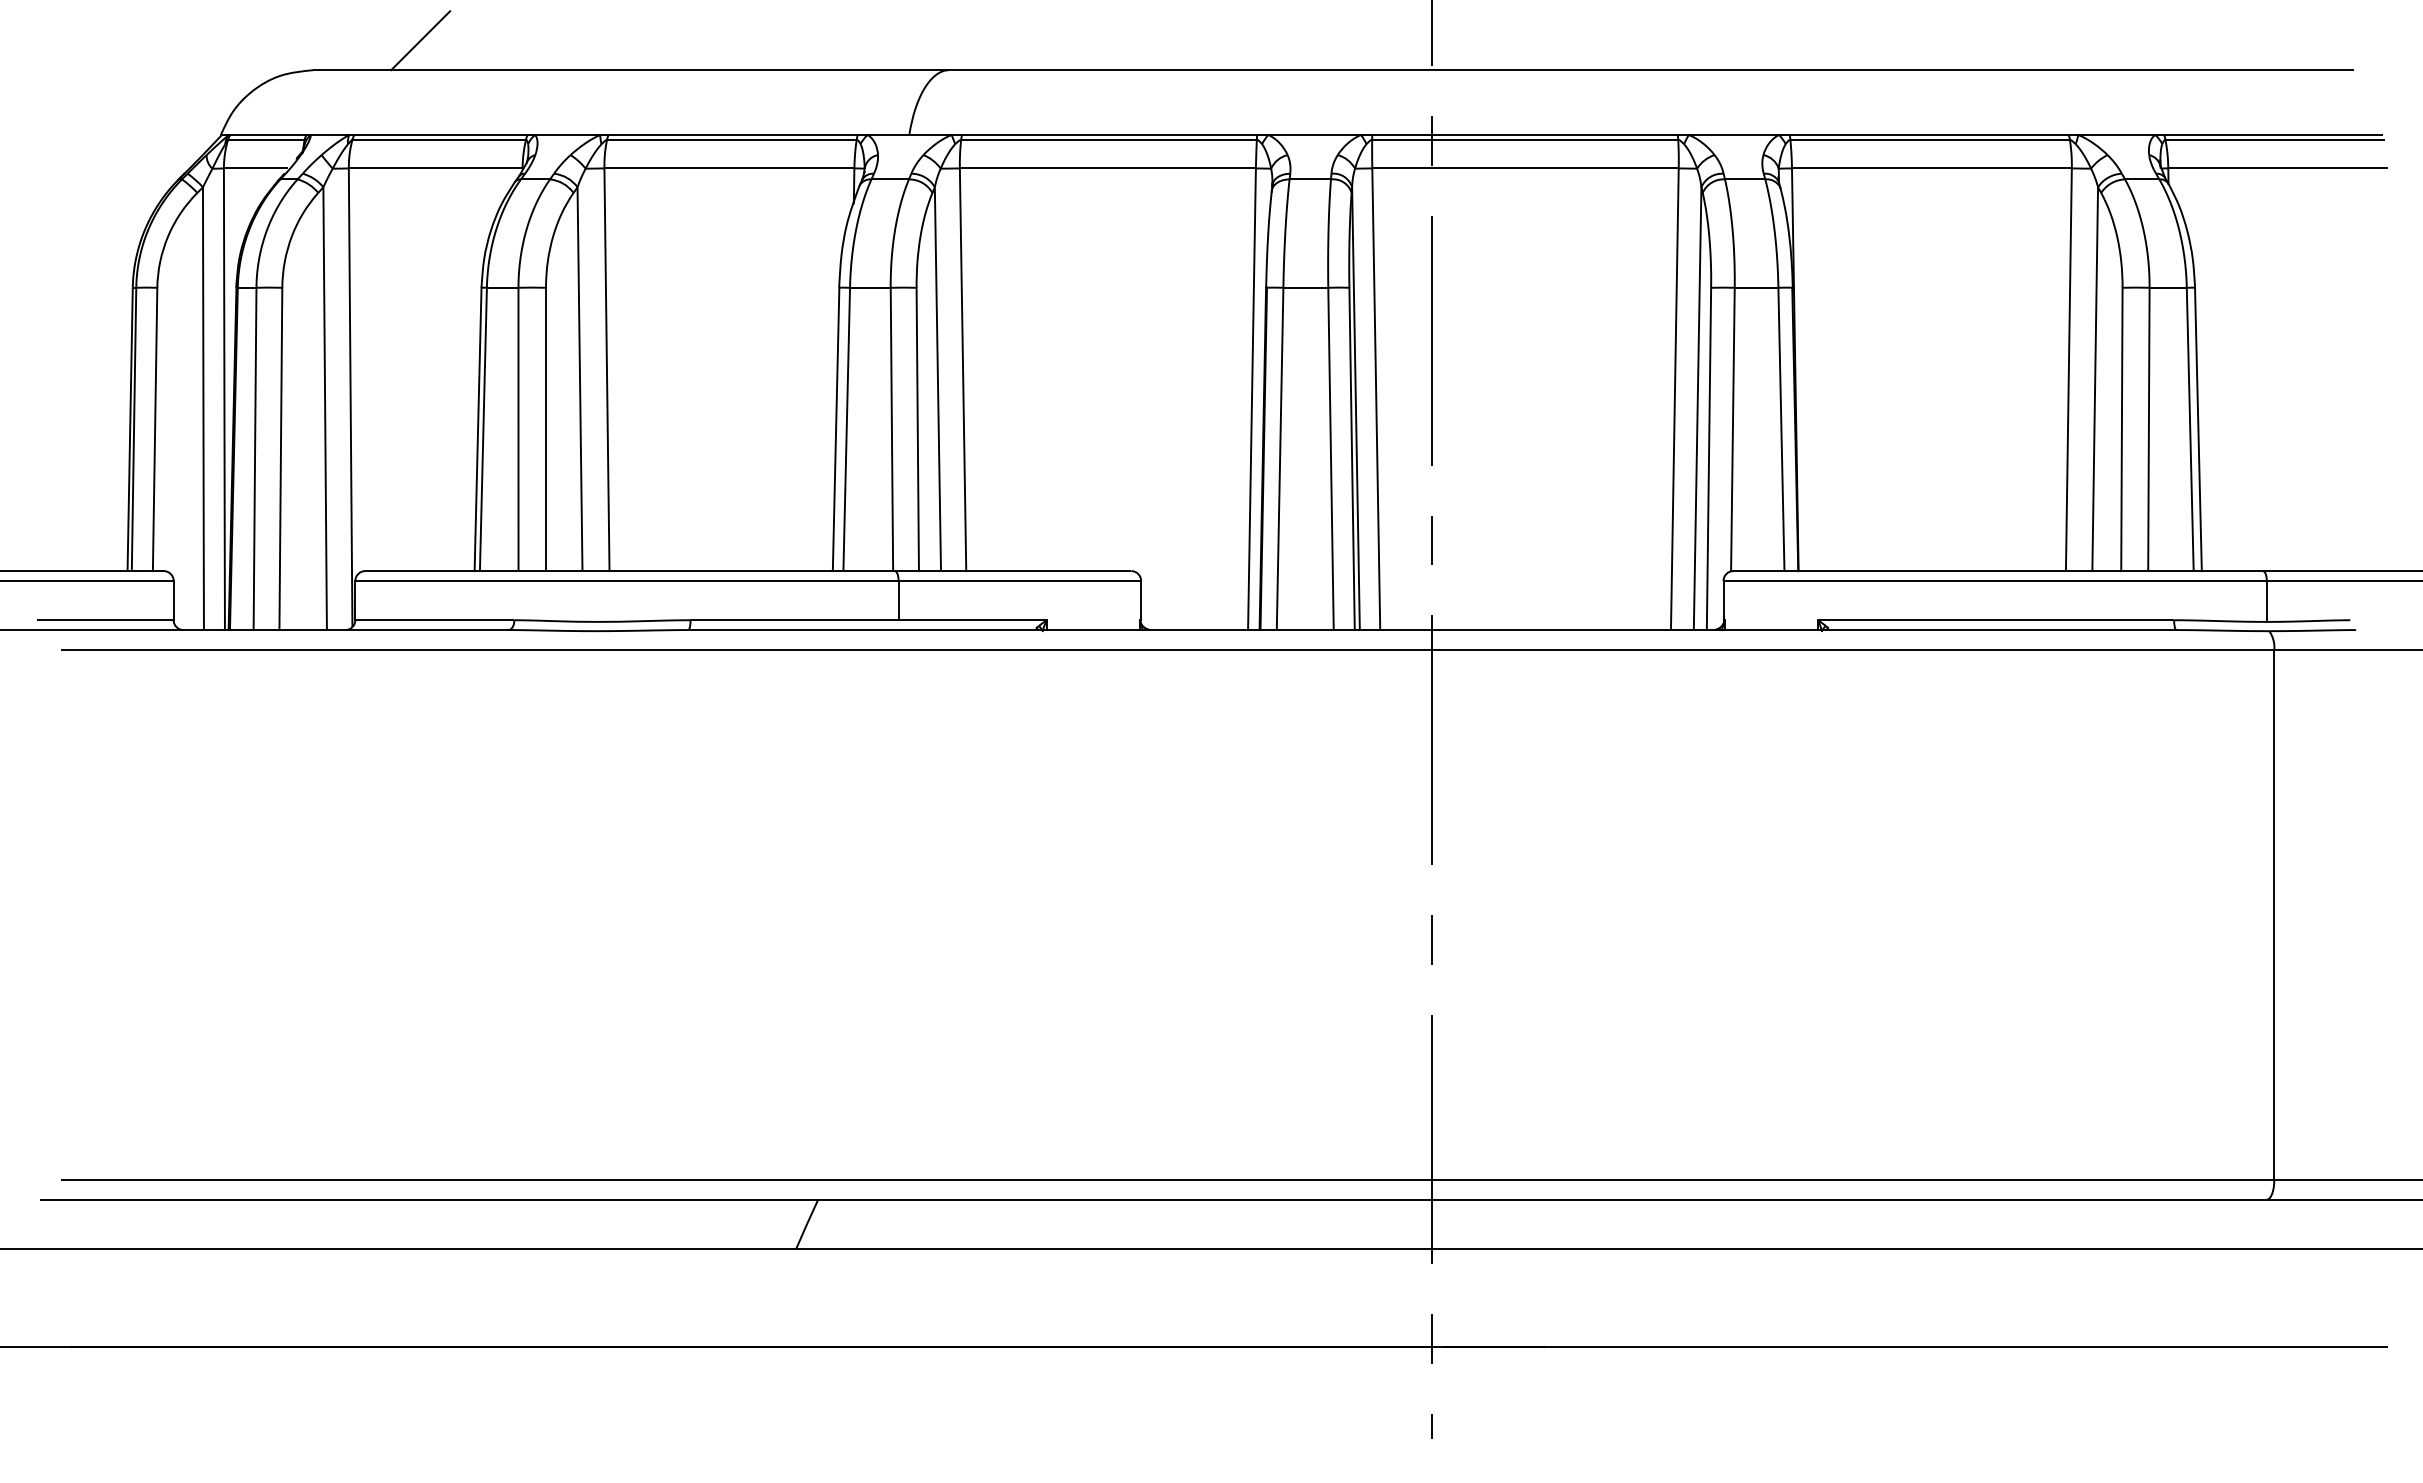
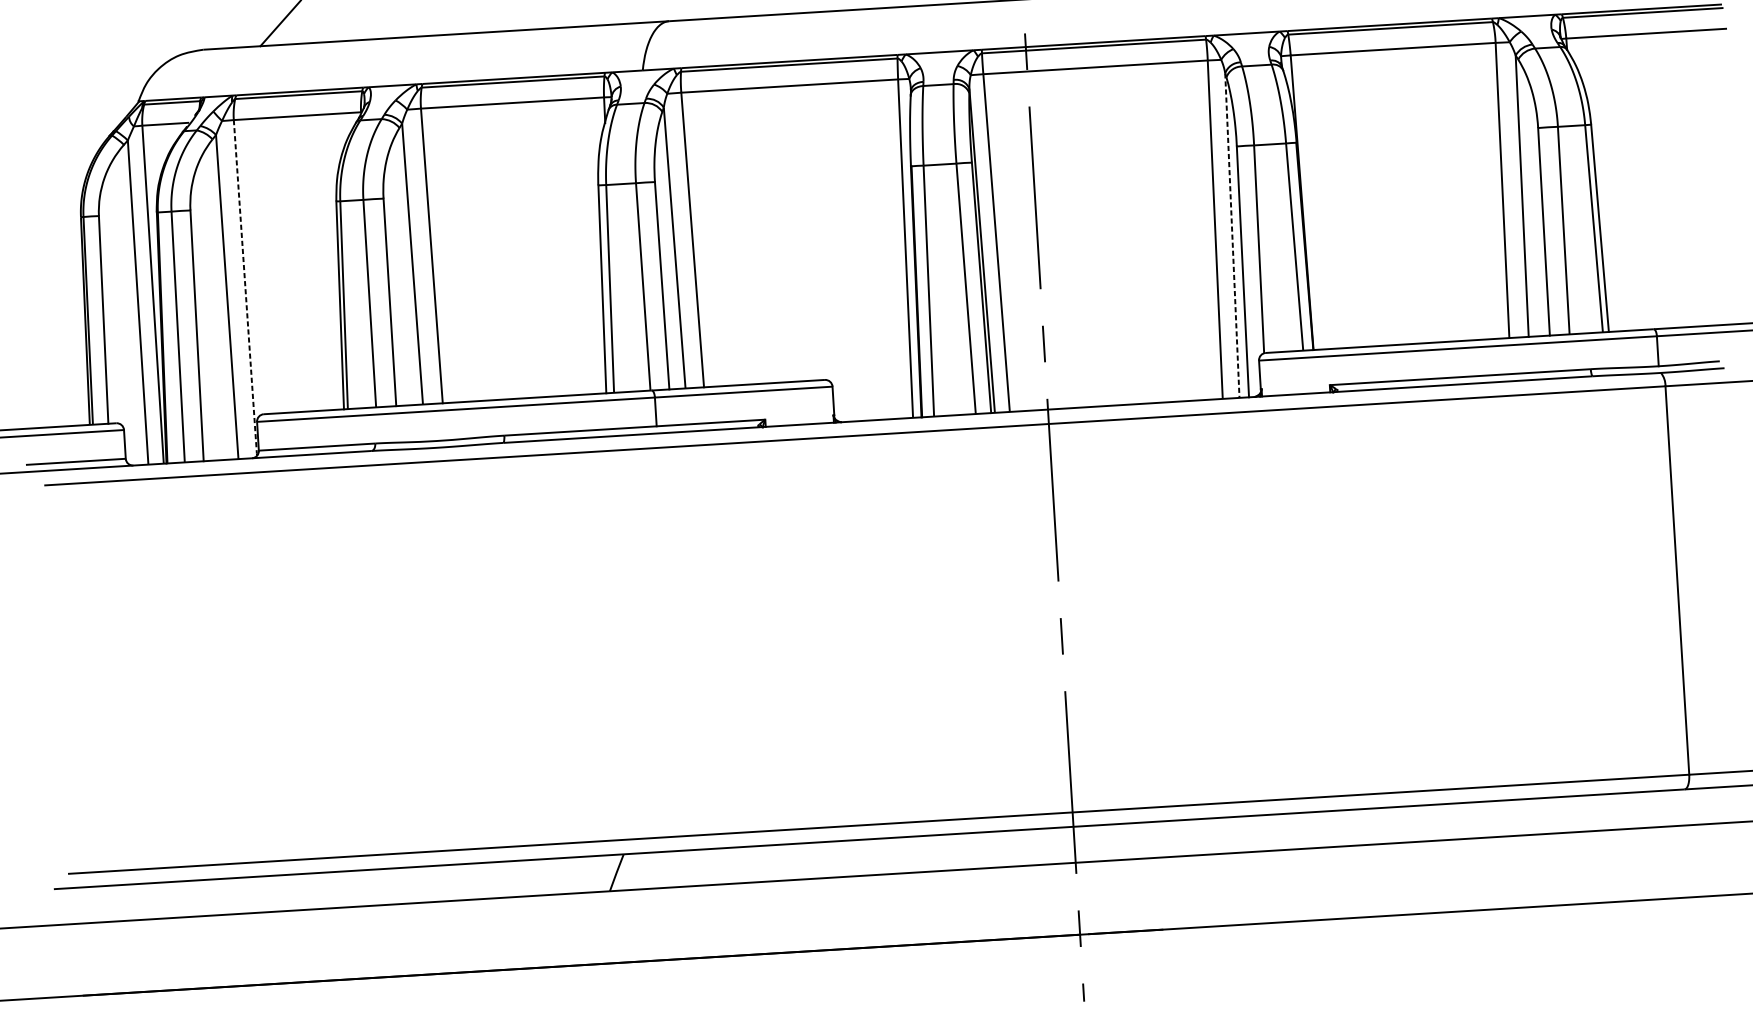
line: (350, 399) -> (245, 289), solid -> dashed
line: (1697, 409) -> (1232, 236), solid -> dashed

